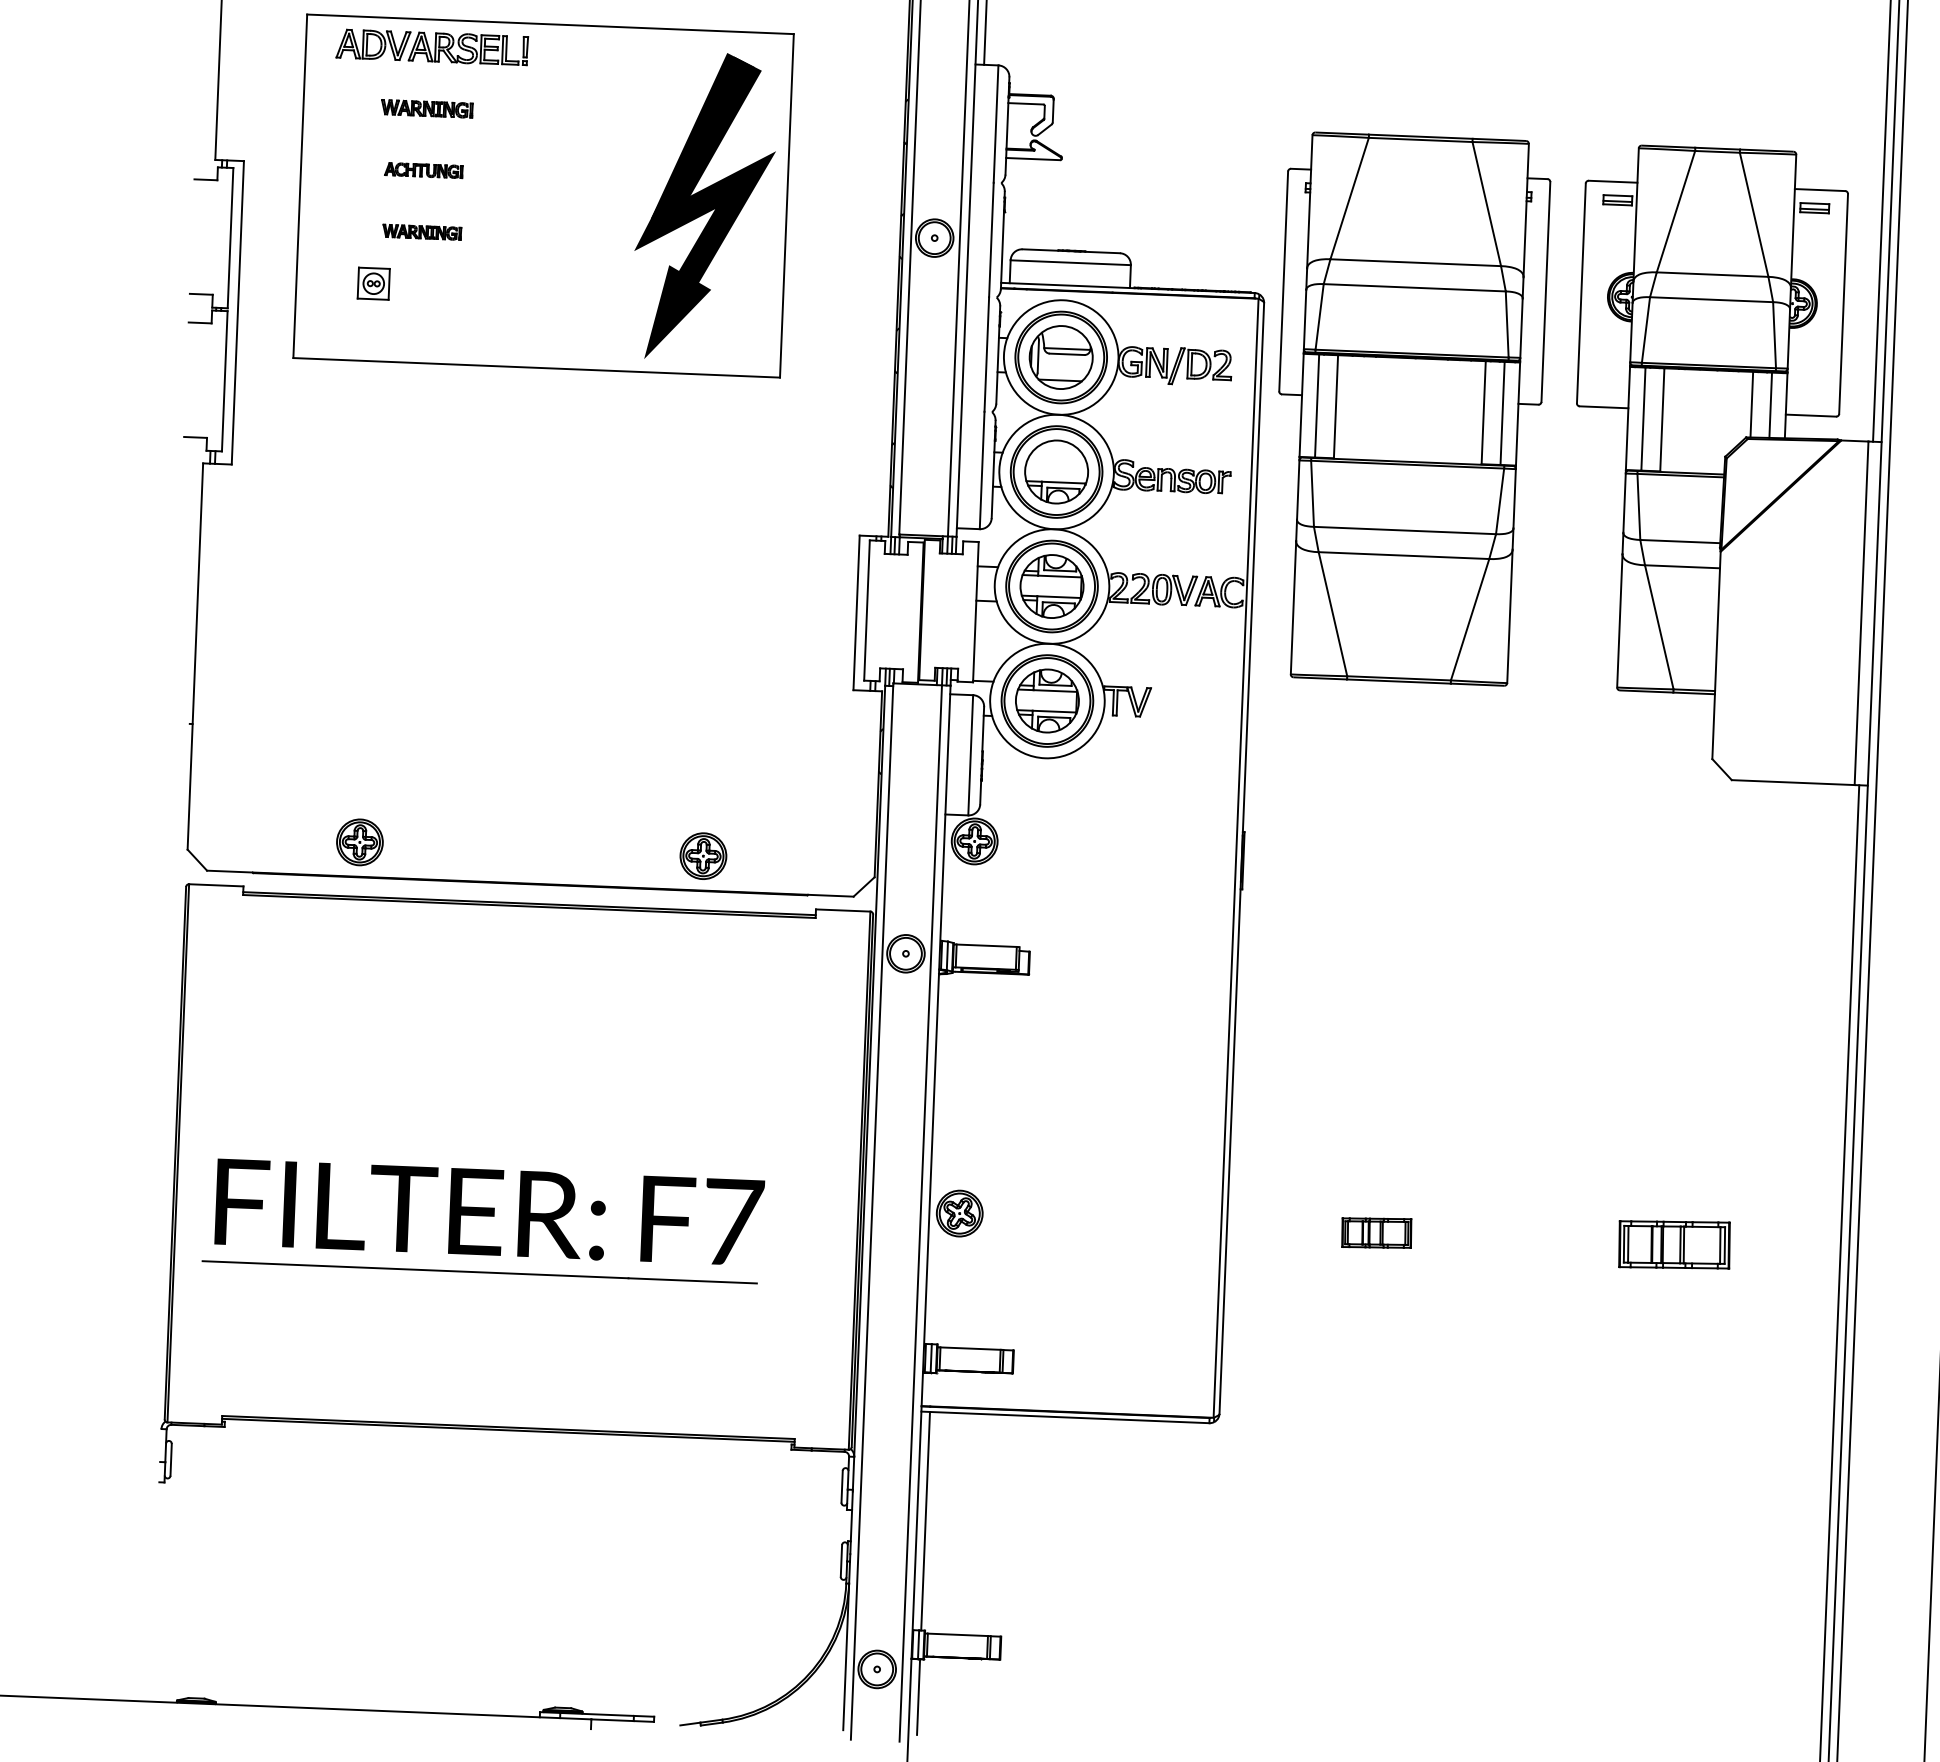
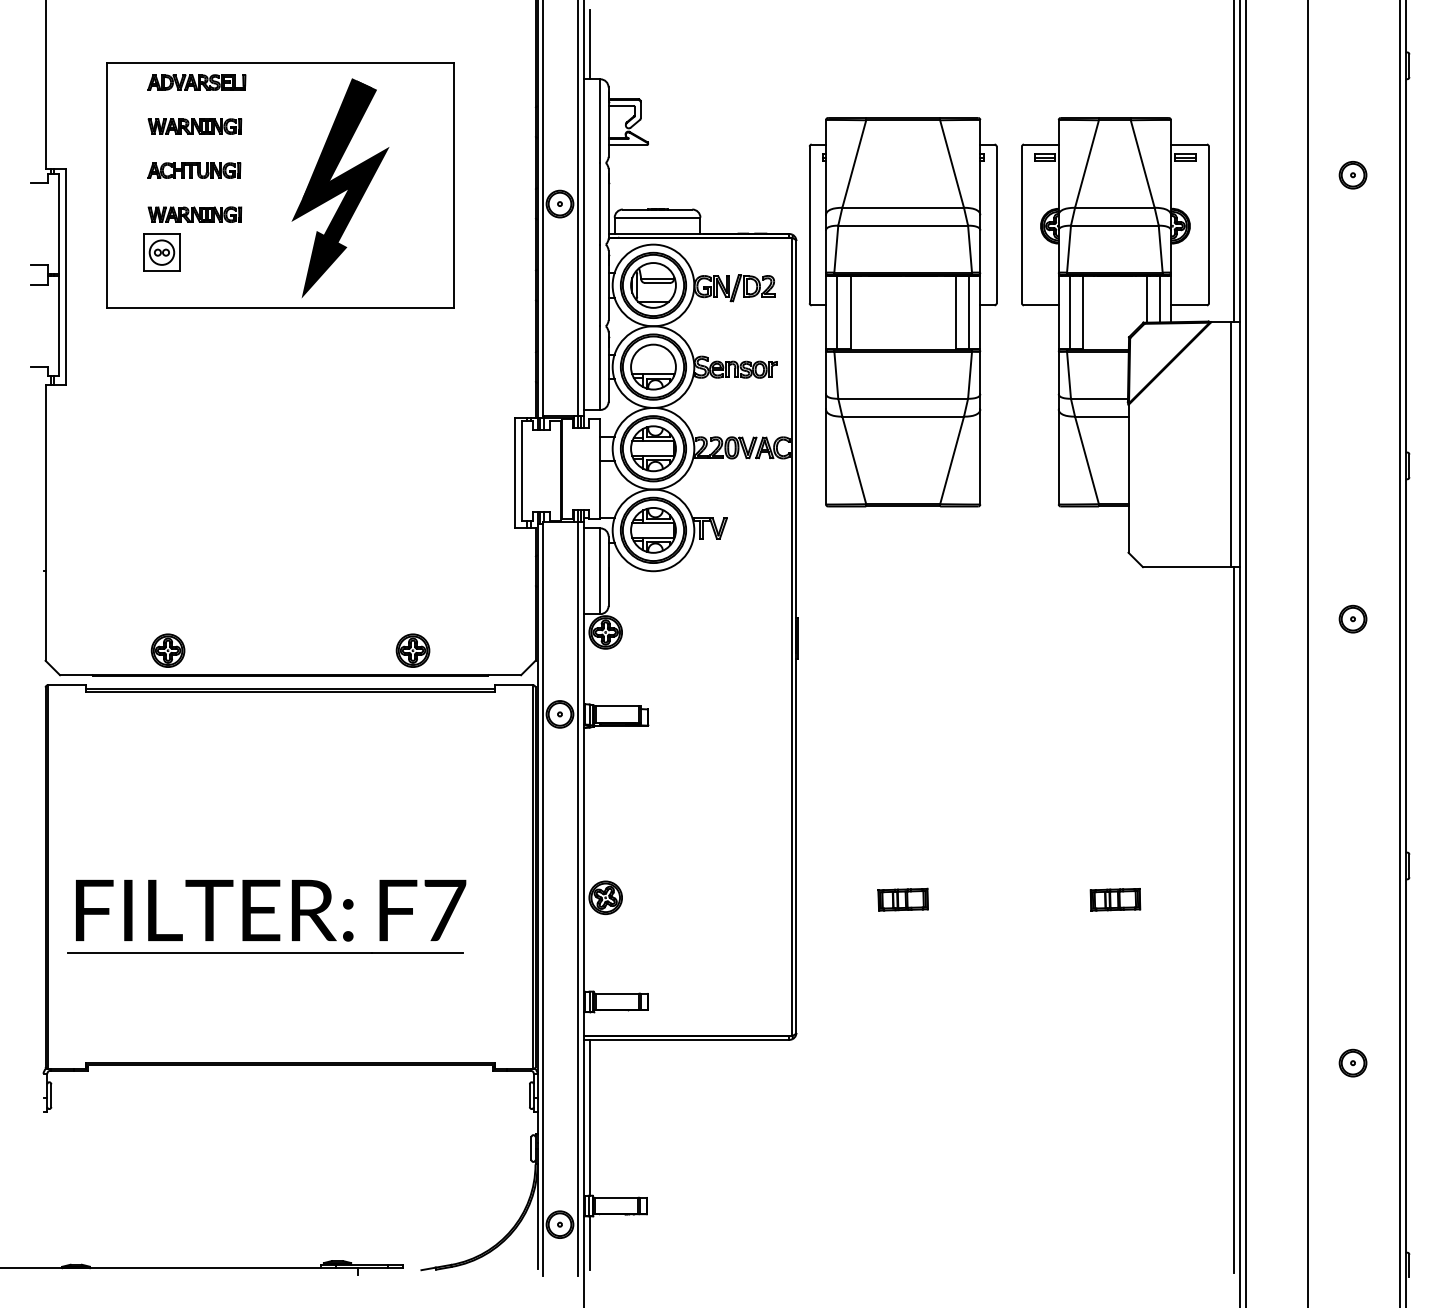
part: (431, 47) -> (196, 82), size x0.71
part: (426, 108) -> (194, 126), size x1.43
part: (424, 170) -> (194, 170), size x1.67
part: (704, 205) -> (340, 187), moved
part: (421, 232) -> (194, 214), size x1.67
part: (373, 283) -> (161, 252), size x1.67
part: (1674, 1244) -> (1115, 899), size x0.62

